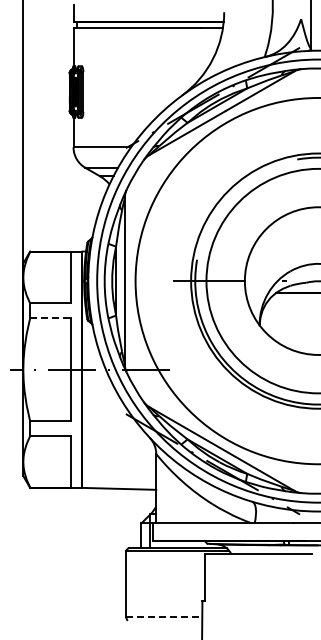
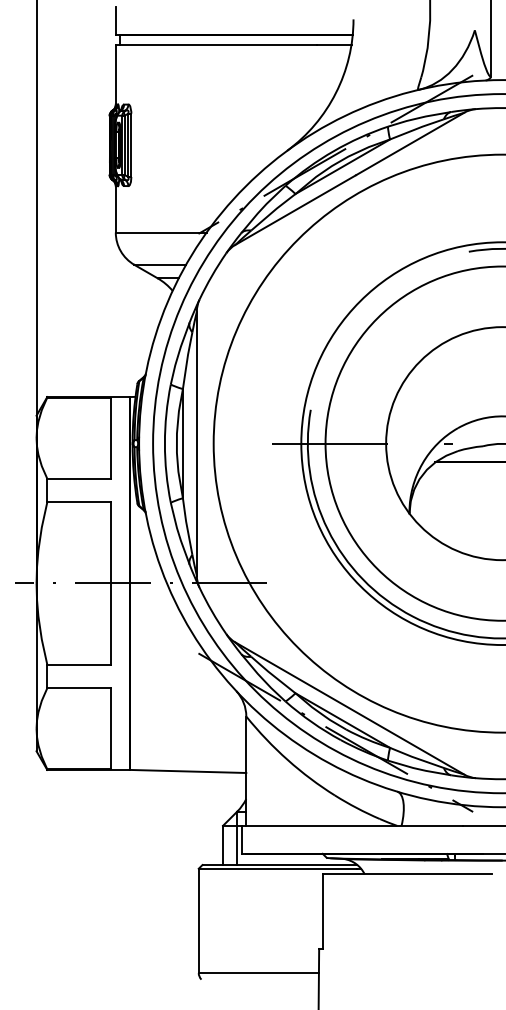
line: (50, 318) -> (79, 502), dashed -> solid
line: (164, 616) -> (259, 972), dashed -> solid

